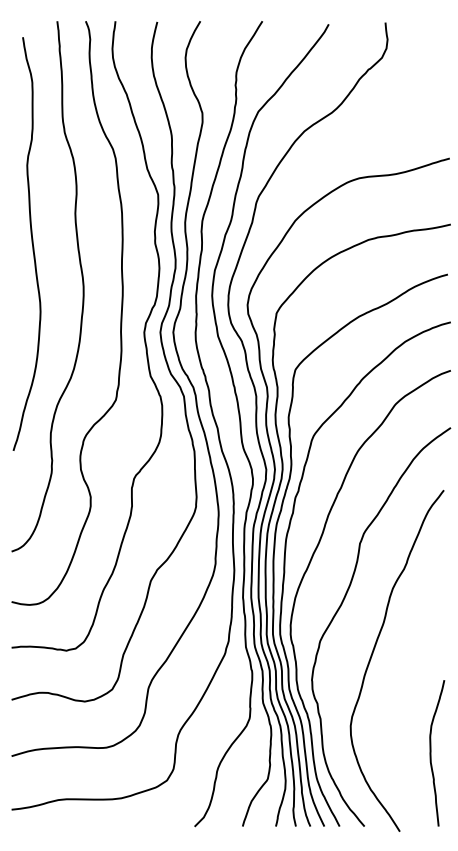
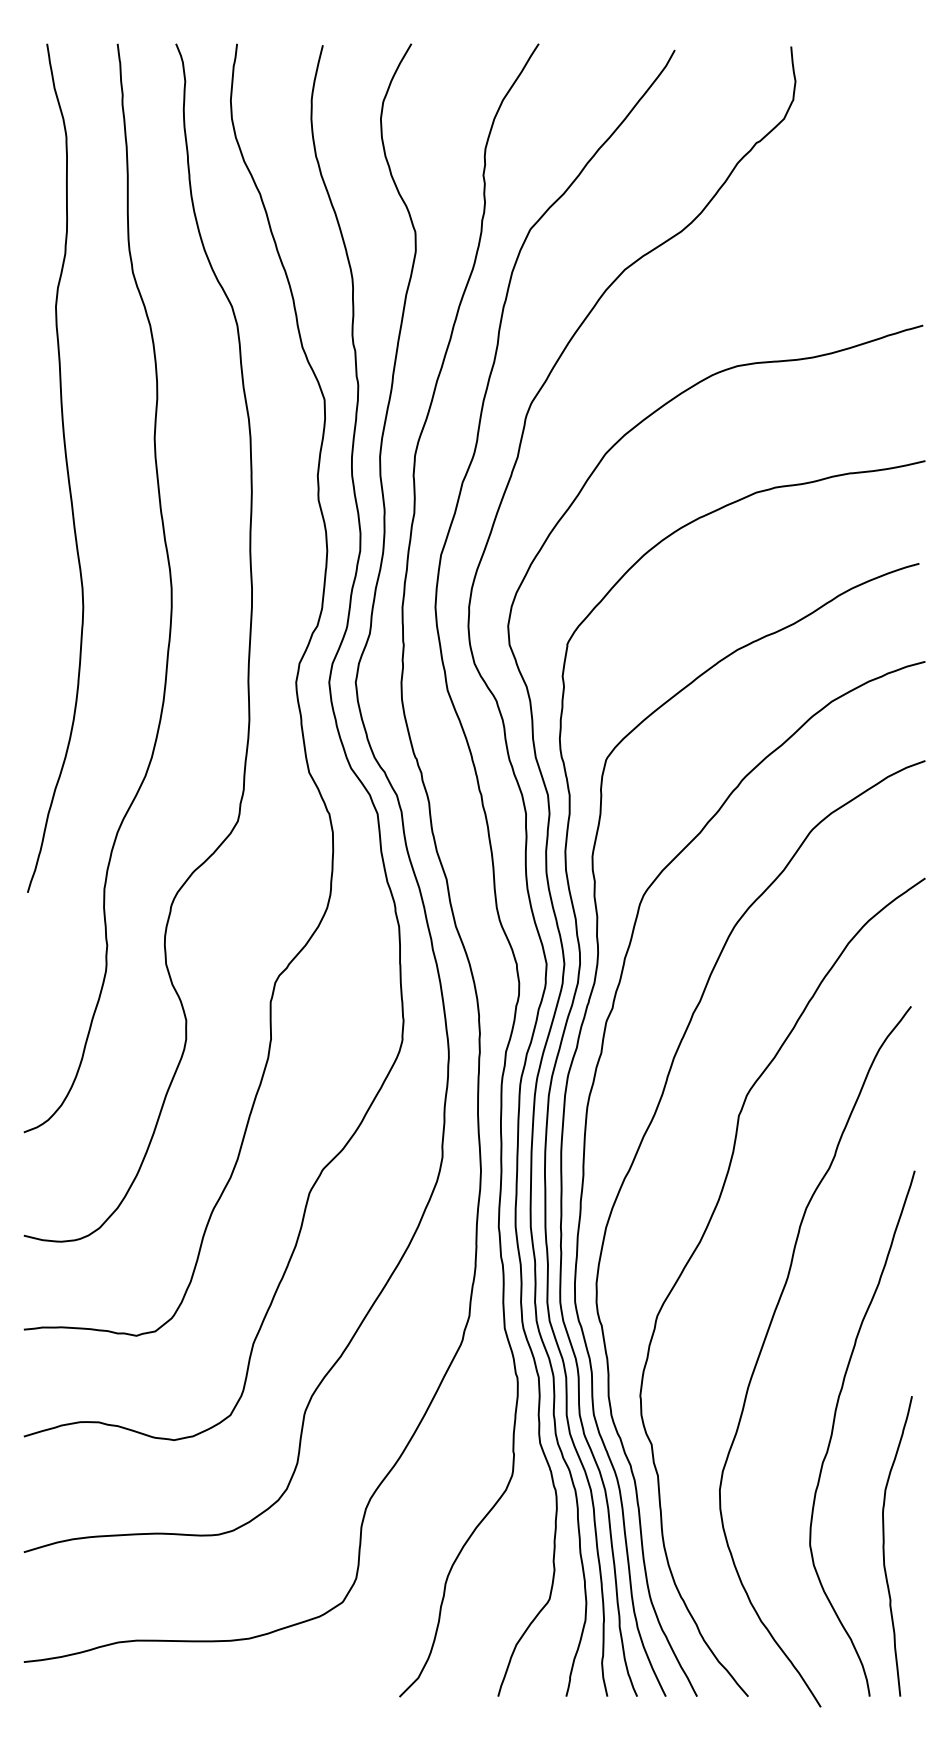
curve: (31, 243) -> (64, 467), moved
curve: (406, 698) -> (834, 1433), added

